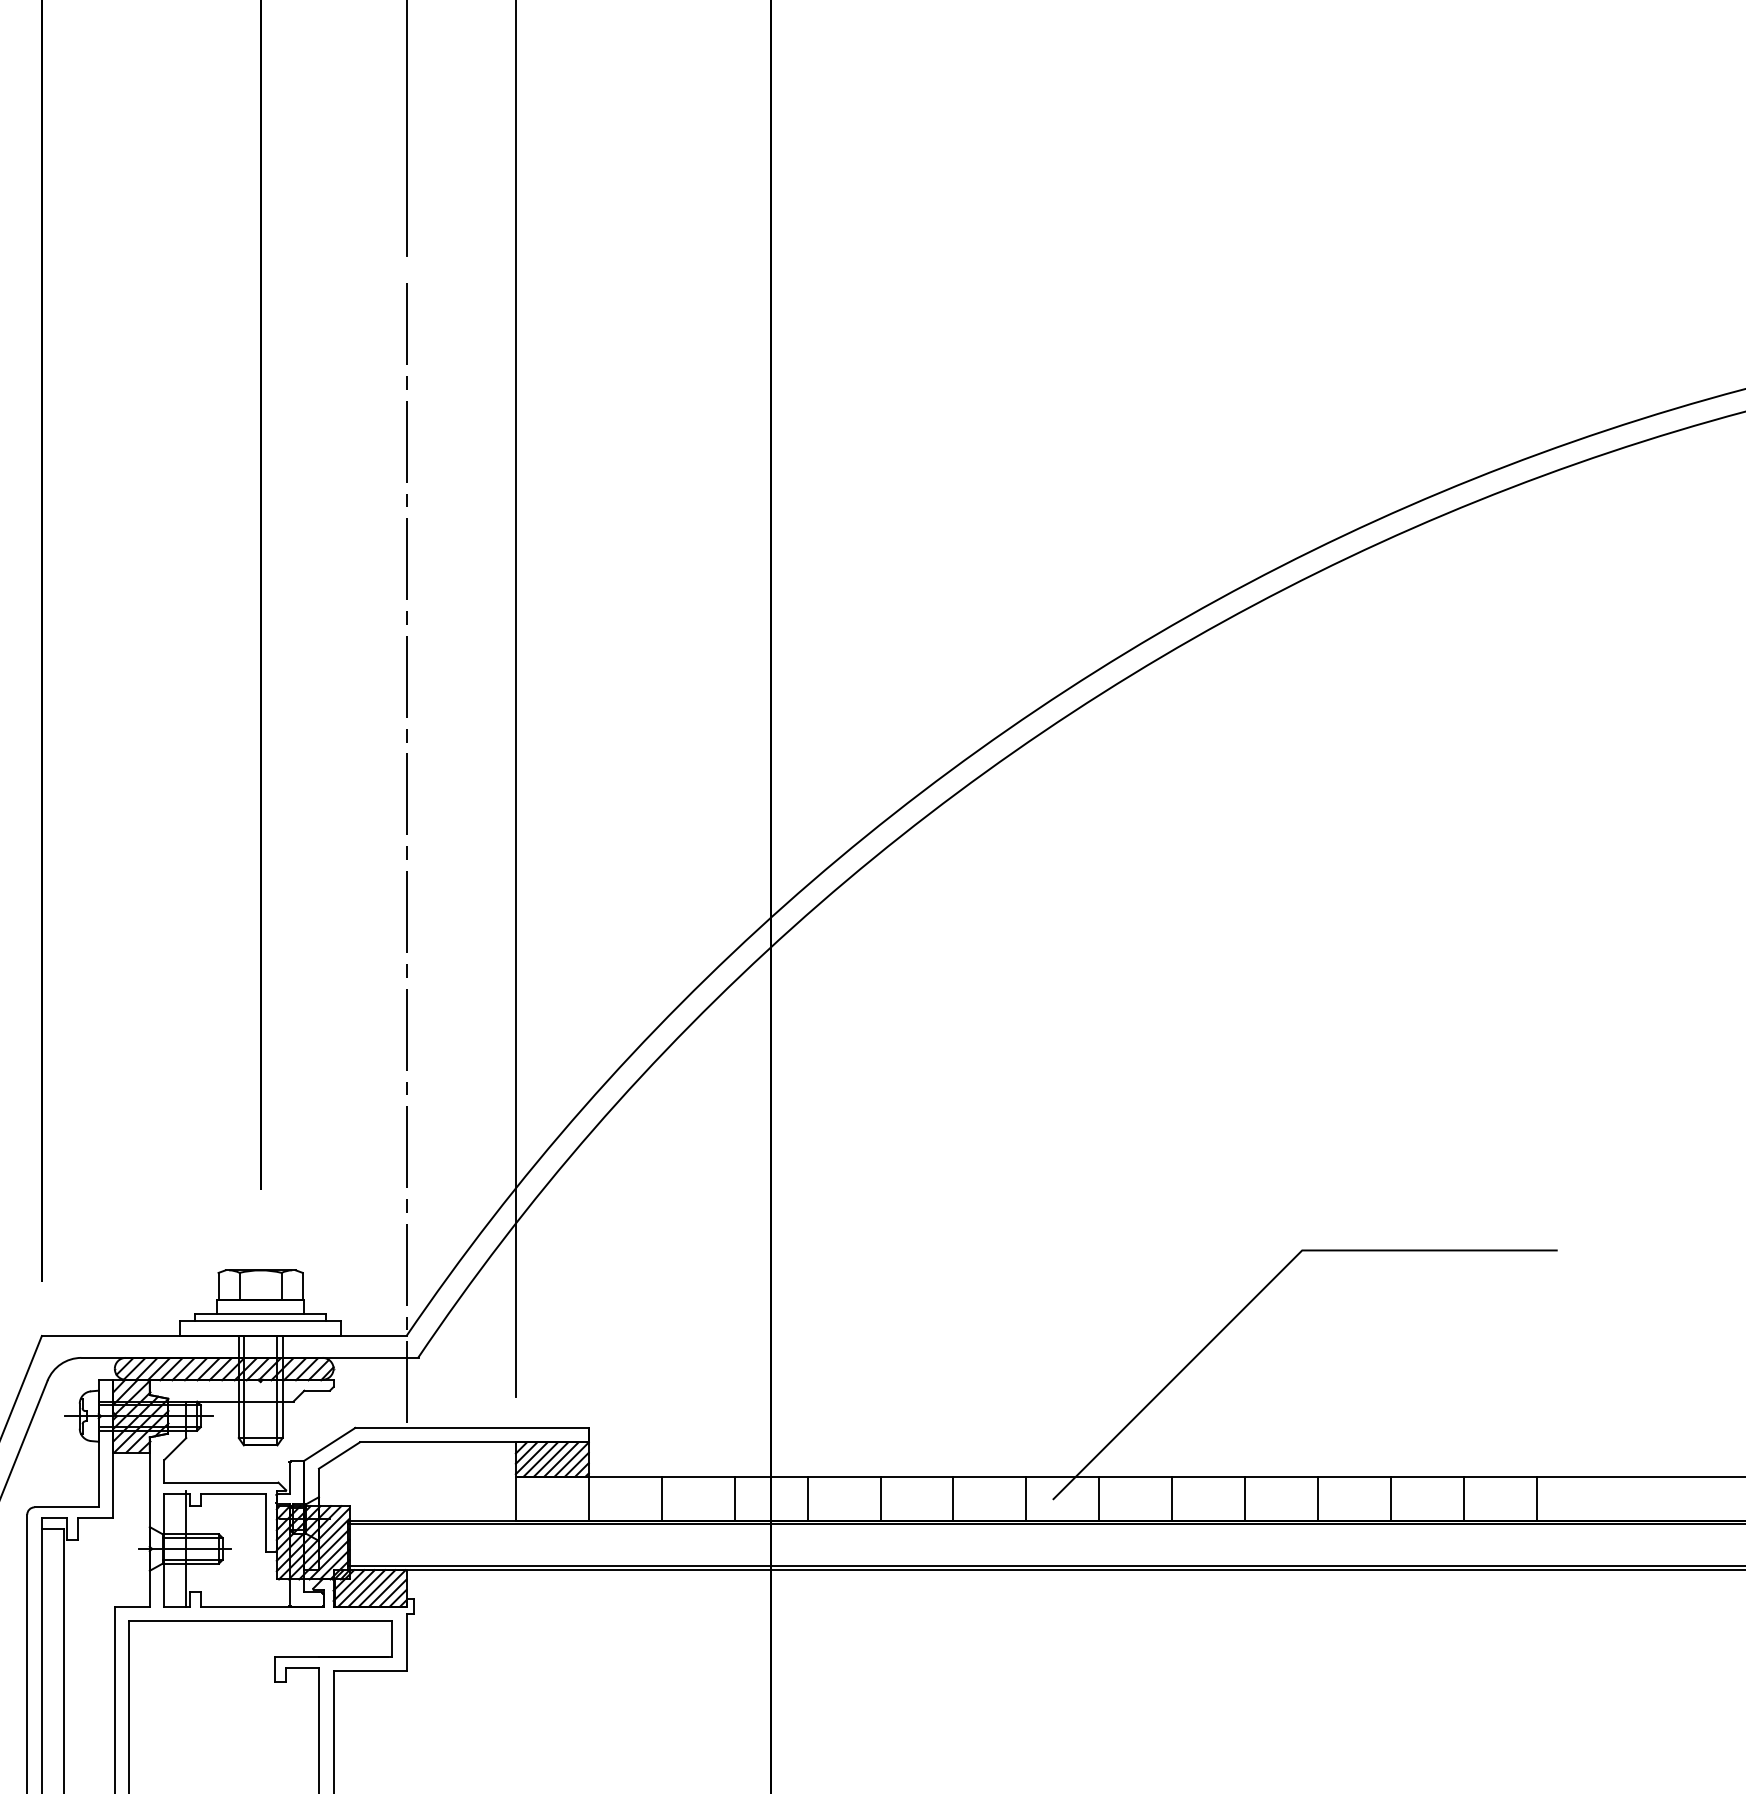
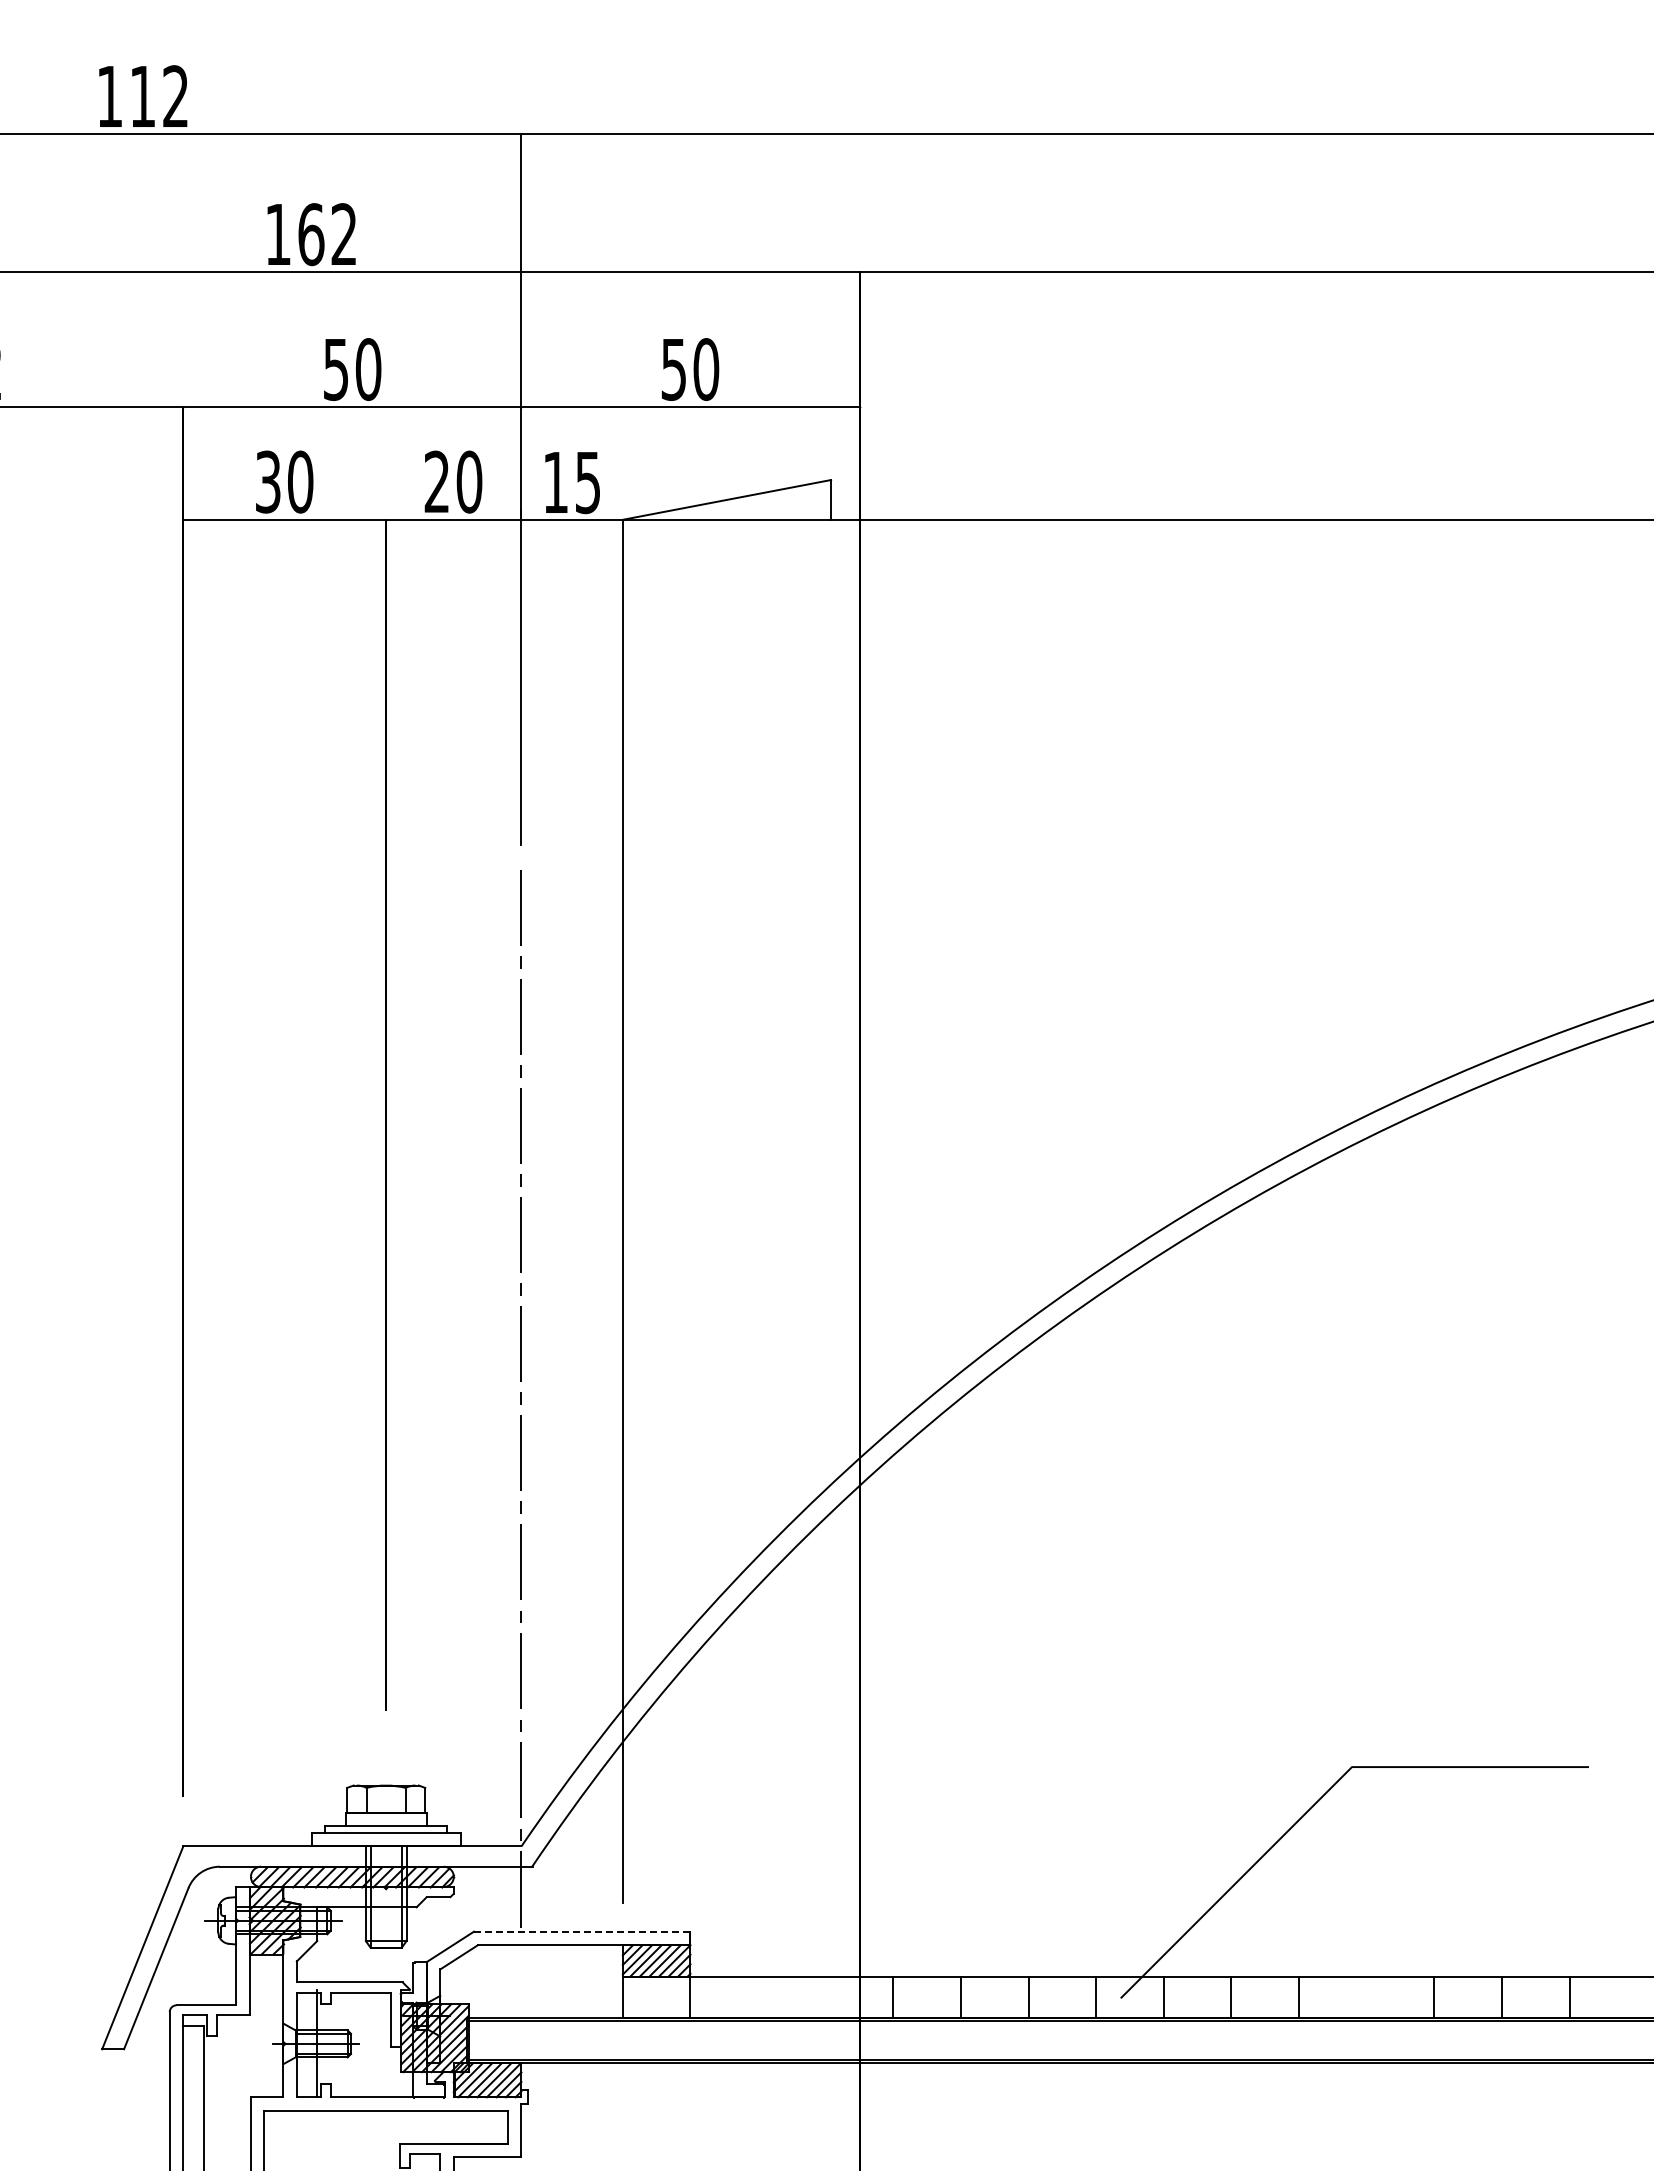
line: (472, 1427) -> (582, 1931), solid -> dashed
line: (662, 1497) -> (758, 1996), removed
line: (734, 1497) -> (825, 1996), removed
line: (1317, 1497) -> (1366, 1996), removed

